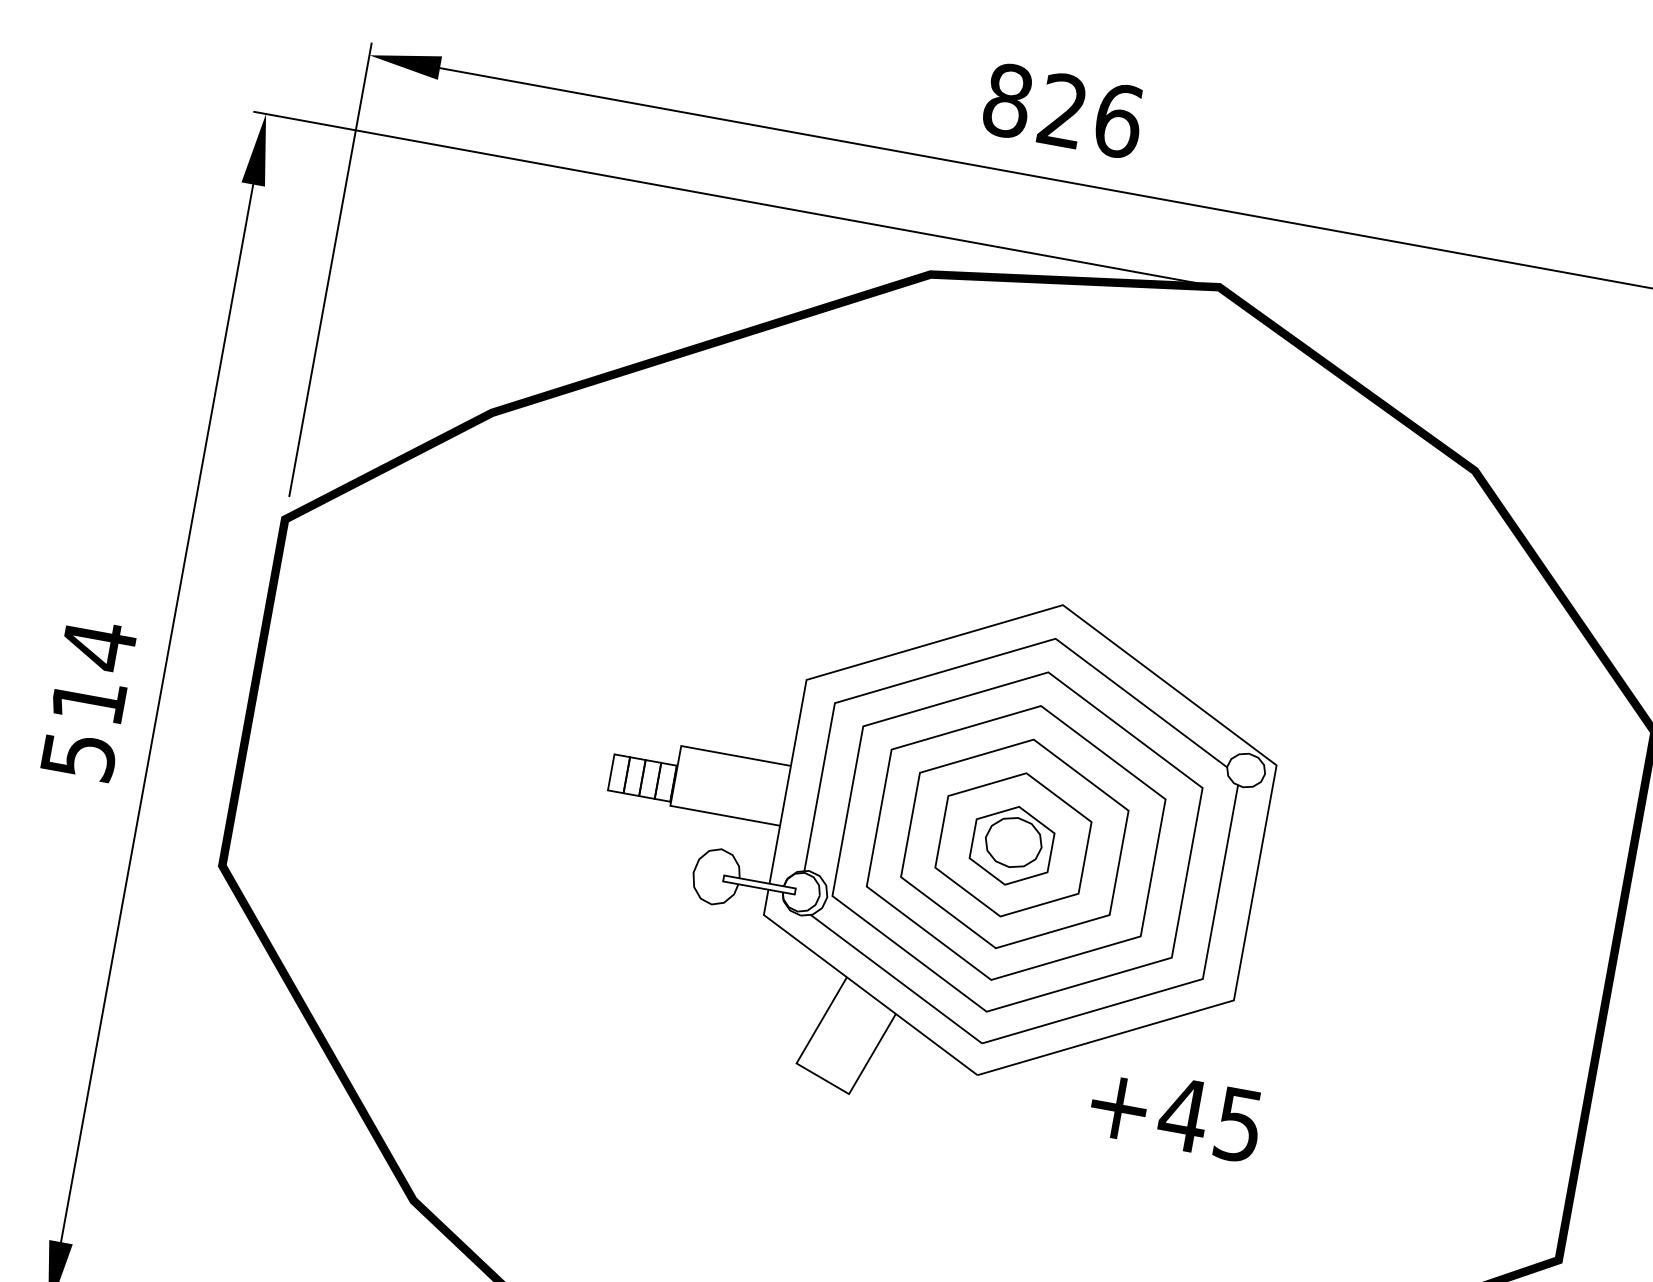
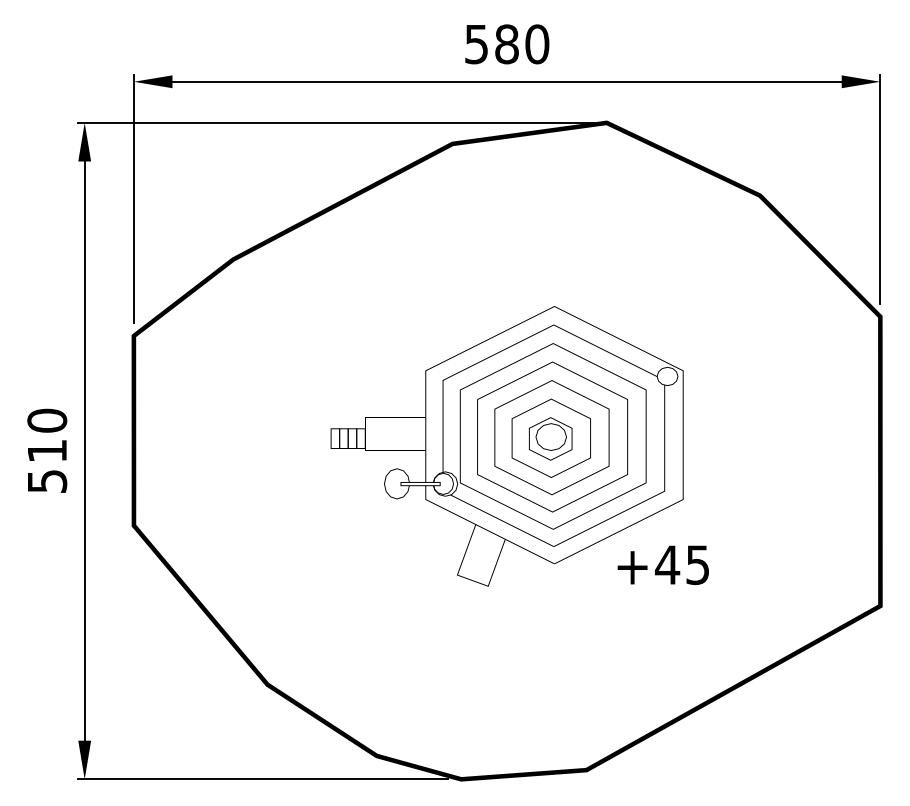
text: (1062, 110) -> (506, 44), 826 -> 580
text: (99, 645) -> (47, 420), 514 -> 510

